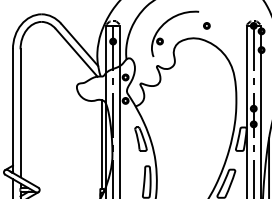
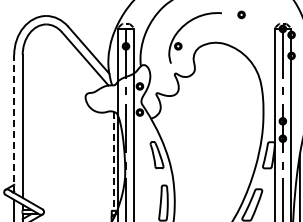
part: (206, 25) -> (241, 14), moved
line: (13, 111) -> (14, 124), solid -> dashed
line: (101, 144) -> (113, 161), solid -> dashed

